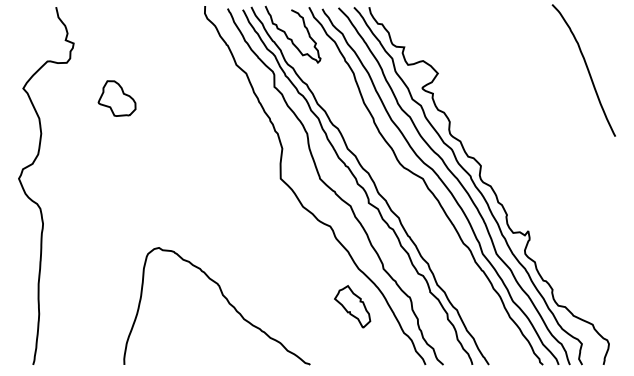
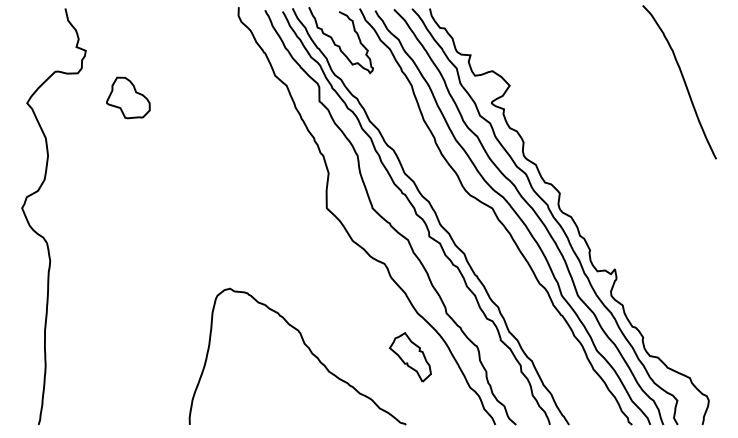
part: (117, 98) -> (128, 97), moved
curve: (224, 298) -> (306, 347), moved

